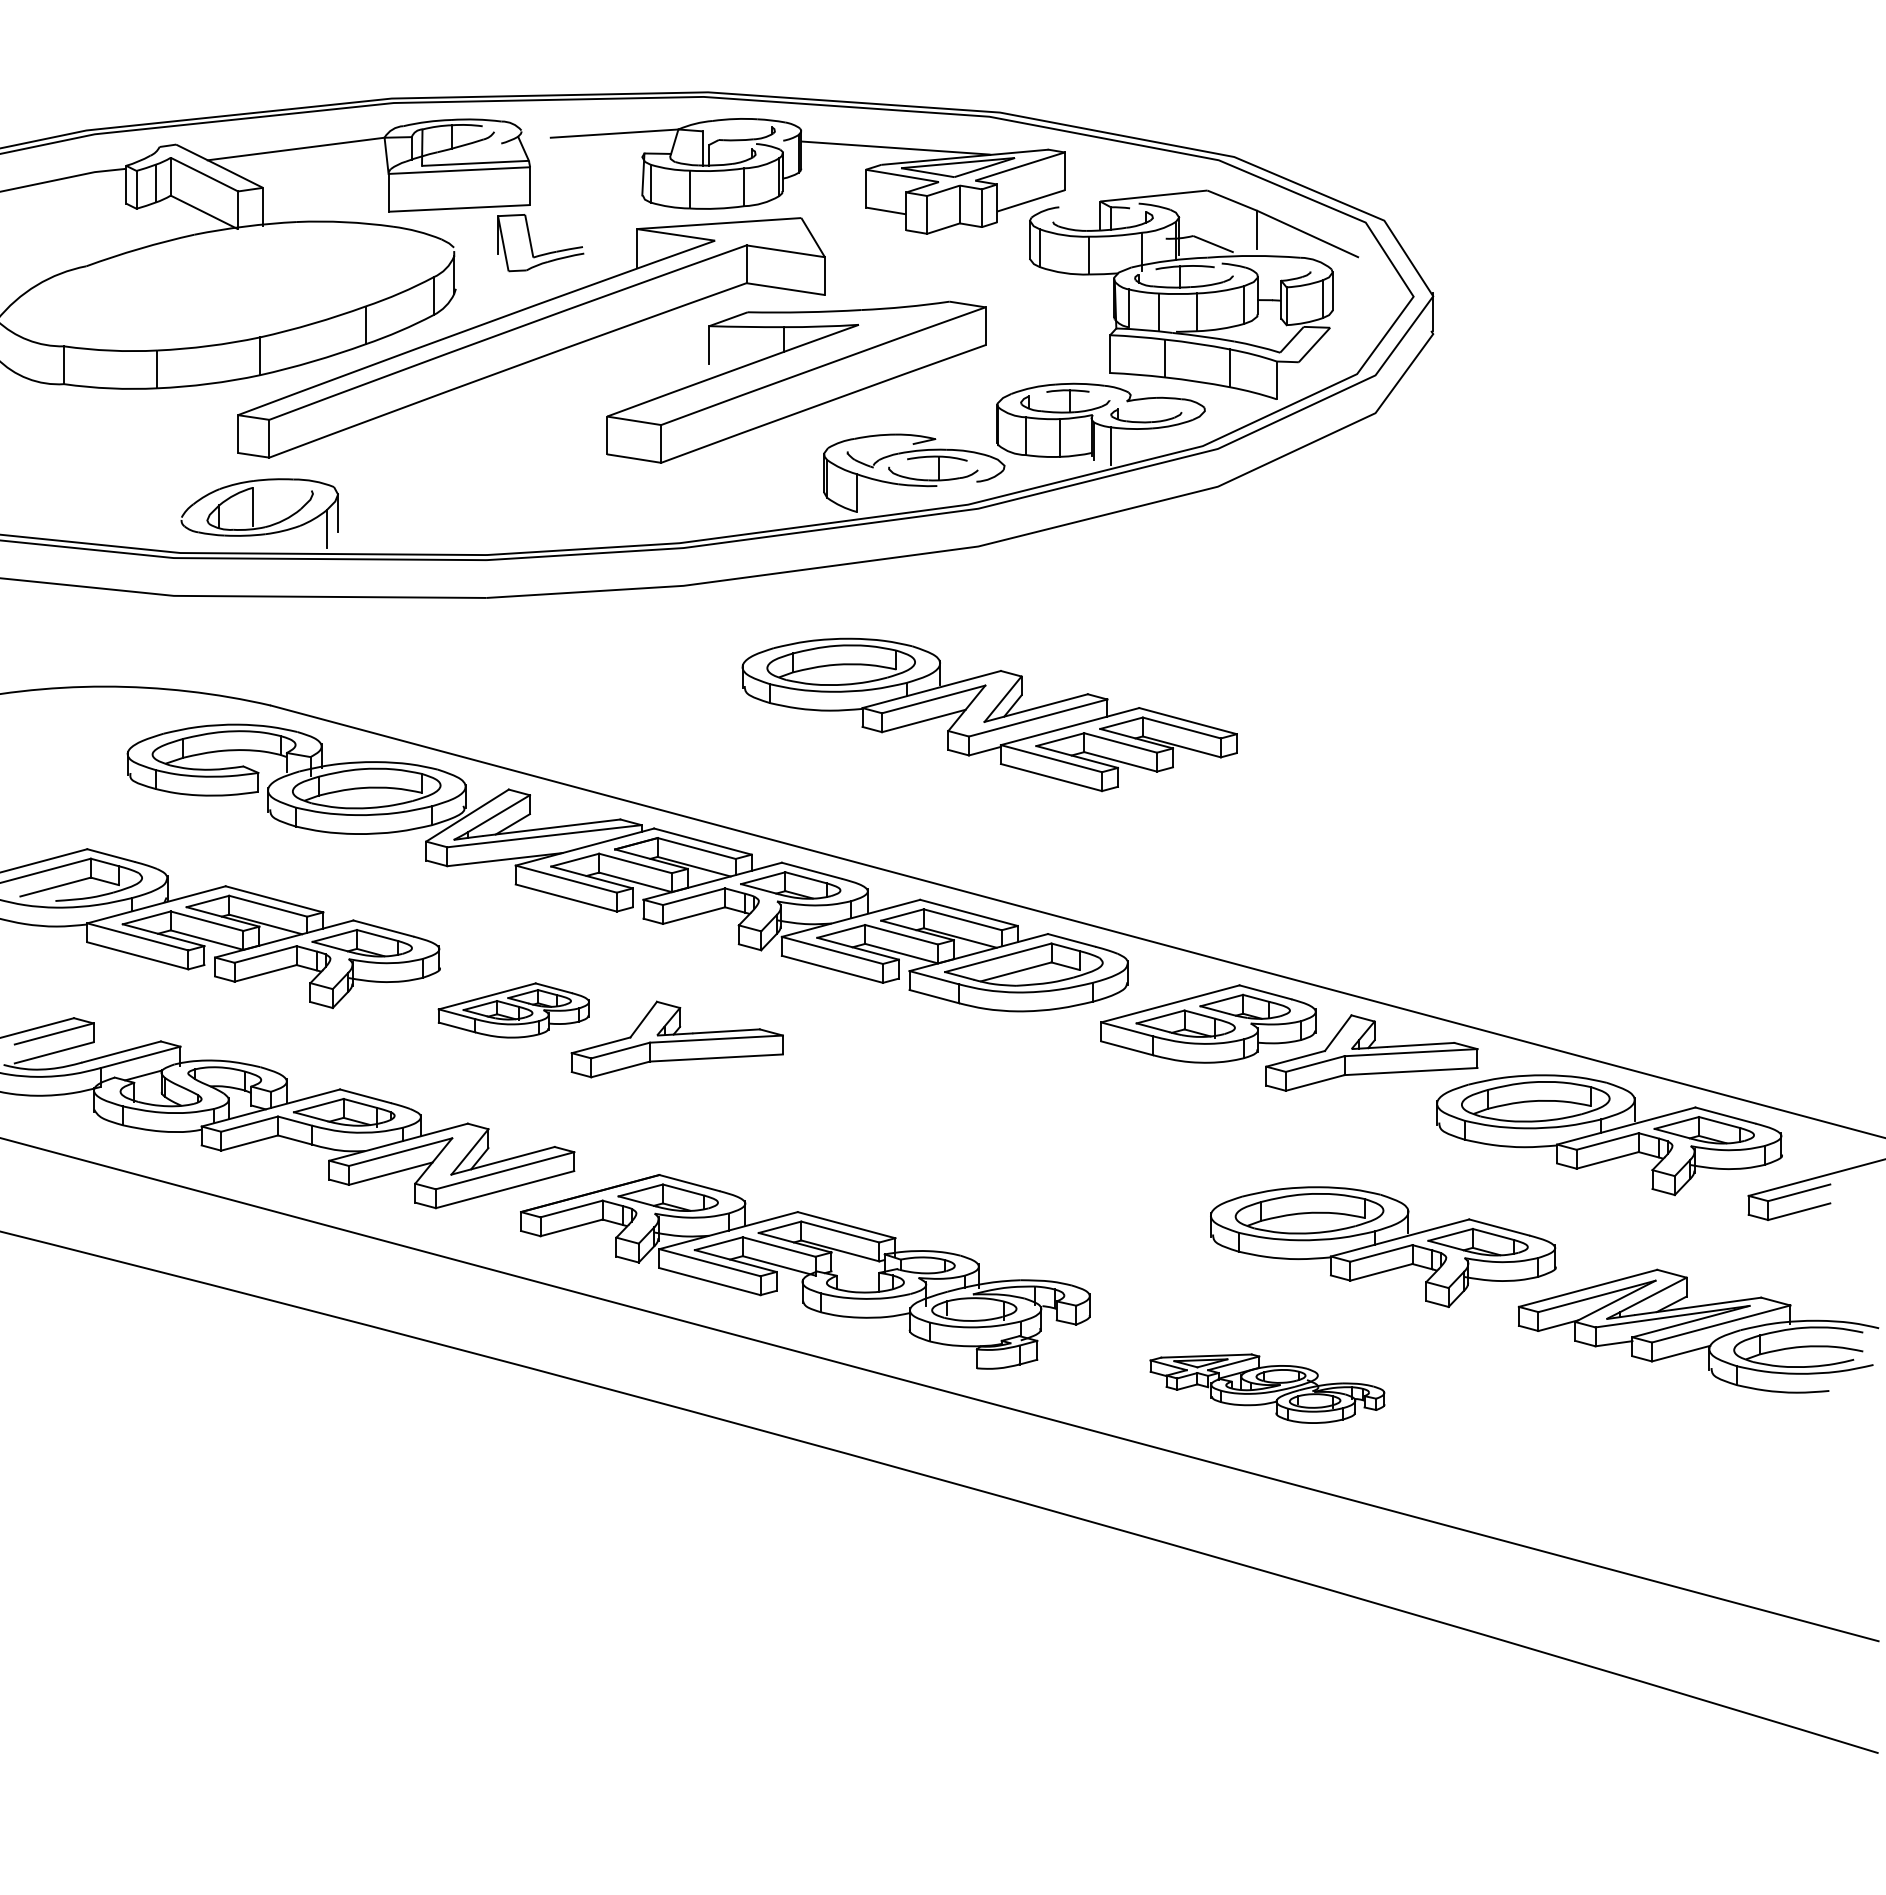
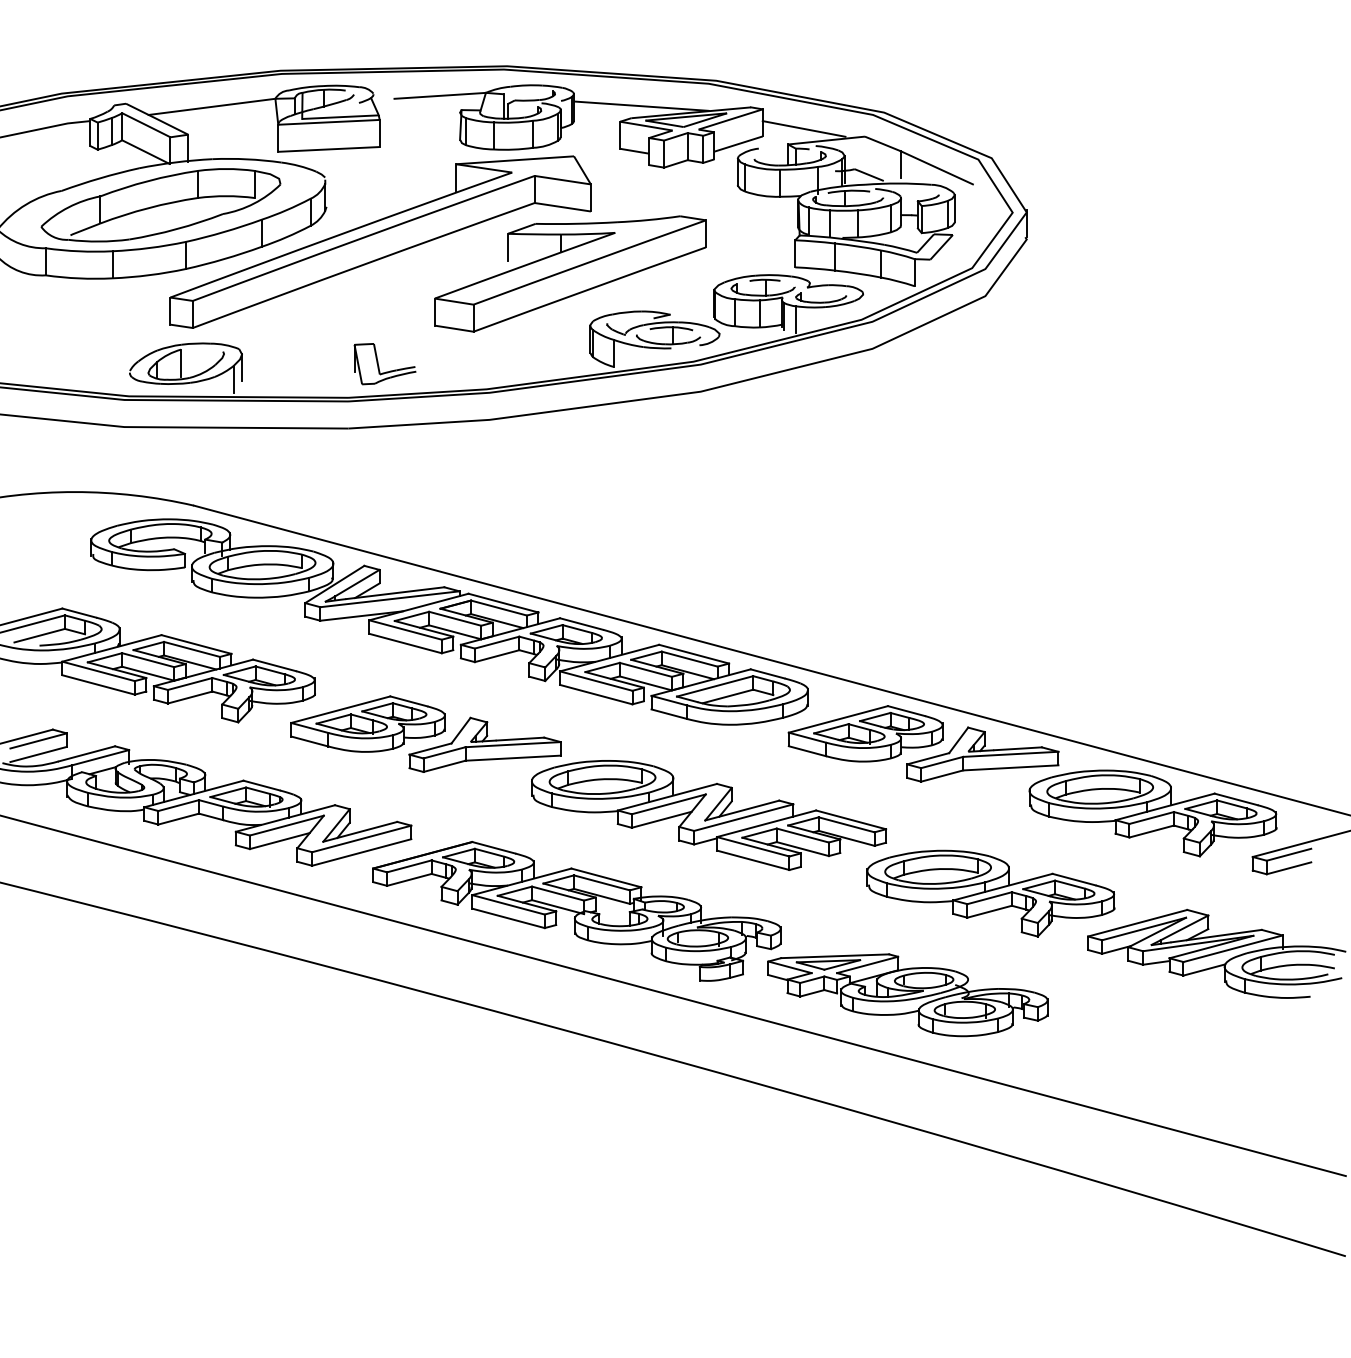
line: (1122, 179) -> (804, 128), added
part: (532, 246) -> (379, 366), moved
part: (224, 286) -> (160, 205), added
part: (989, 714) -> (708, 815), moved
part: (513, 1010) -> (367, 724), size x1.43
part: (1267, 1388) -> (908, 994), size x1.67

